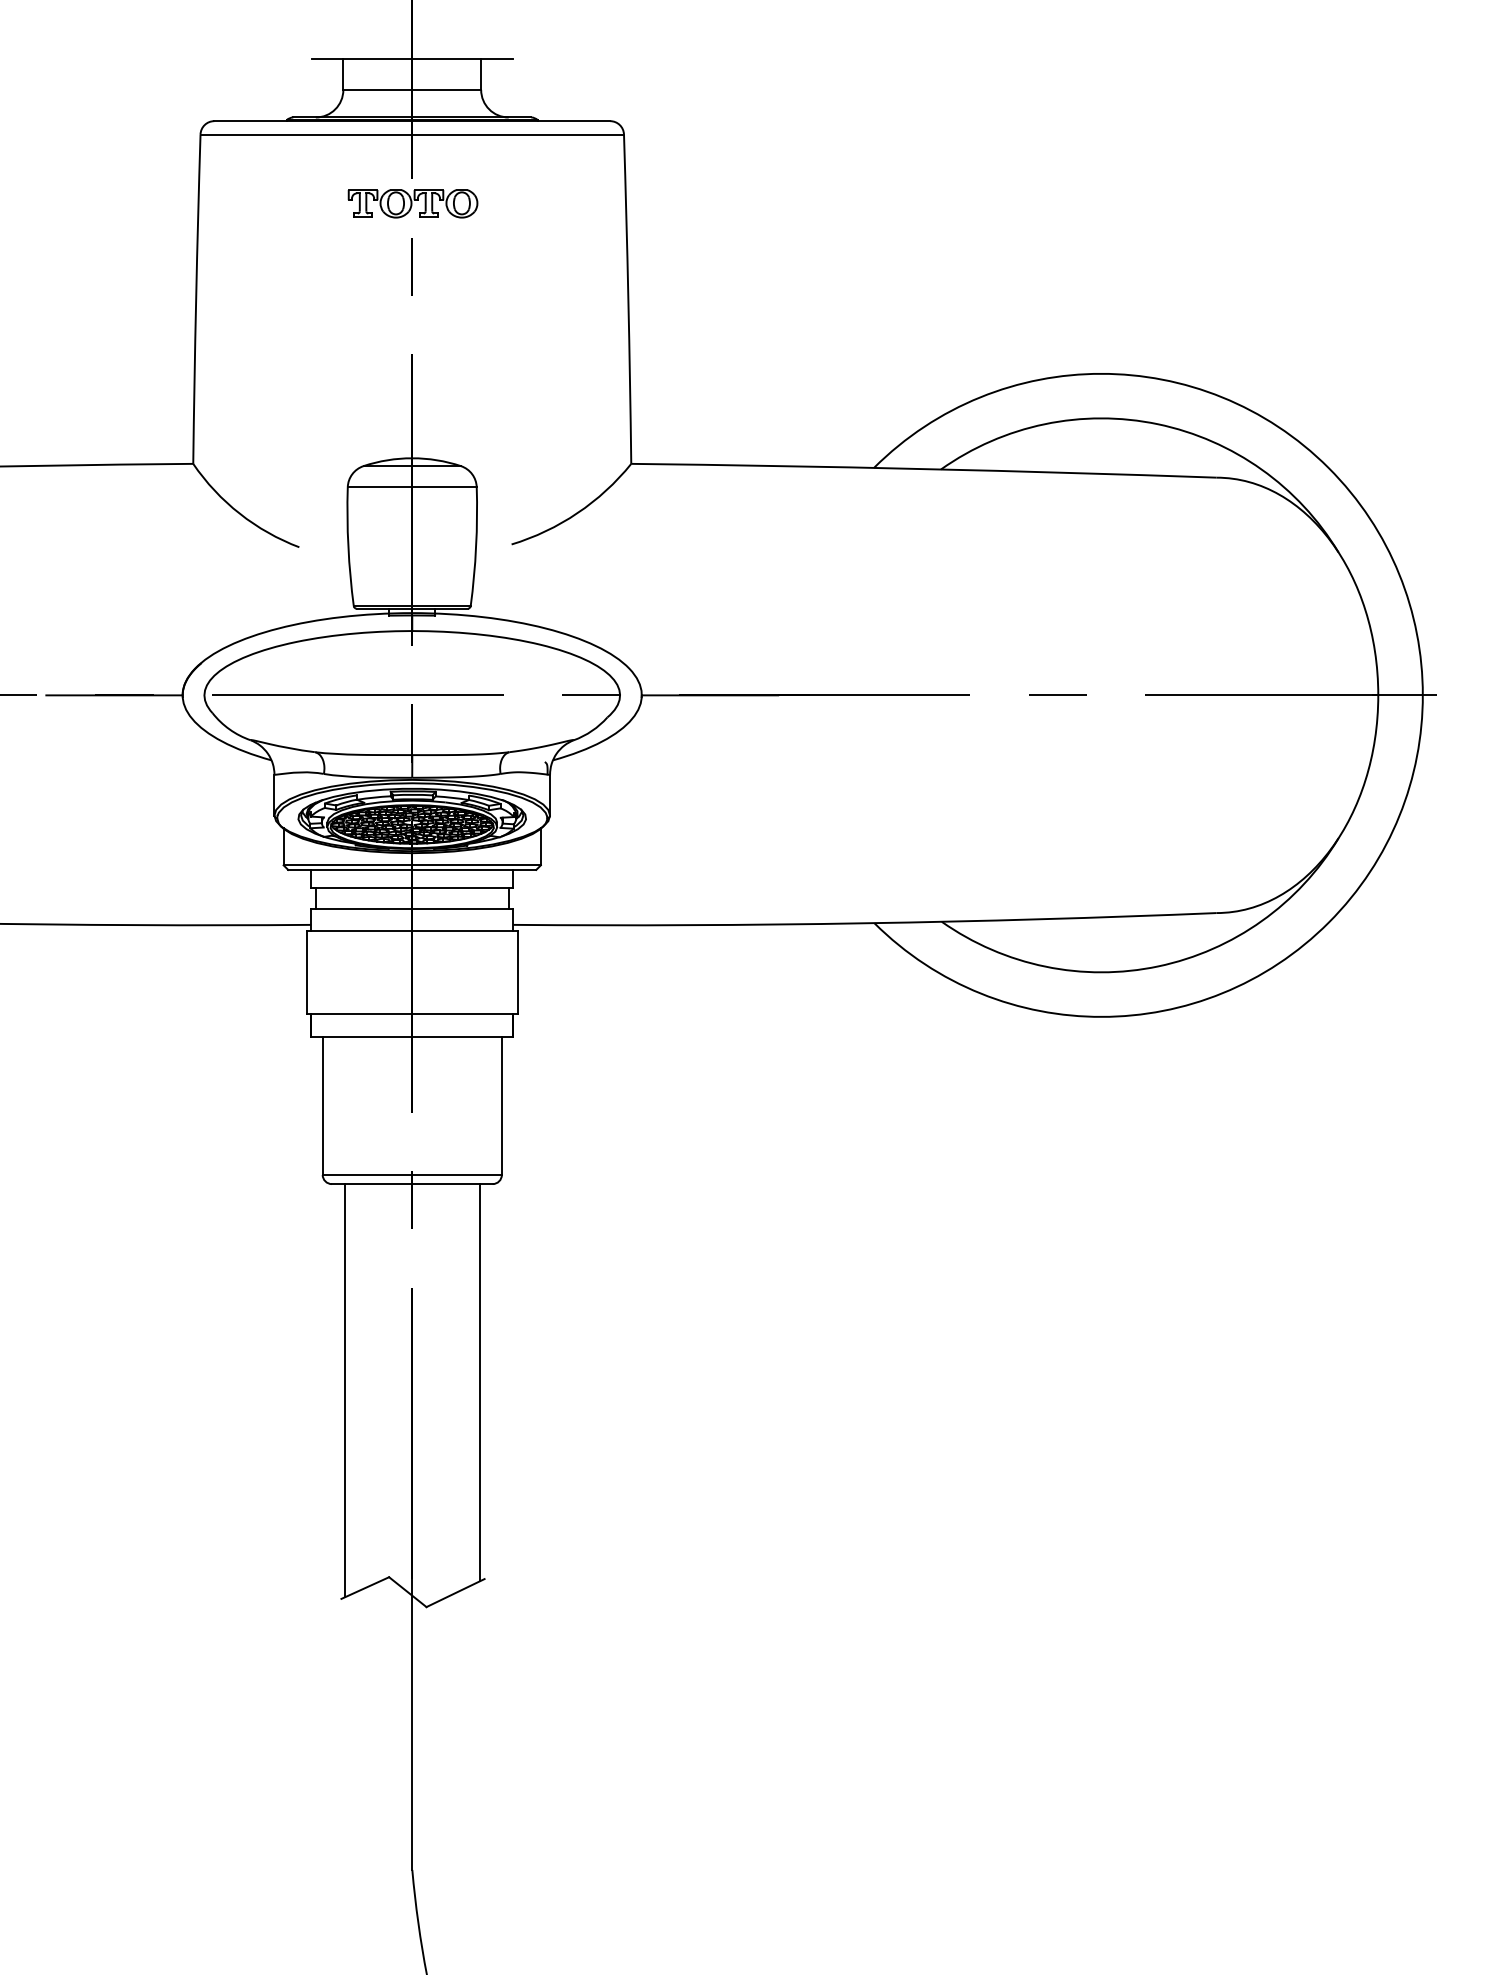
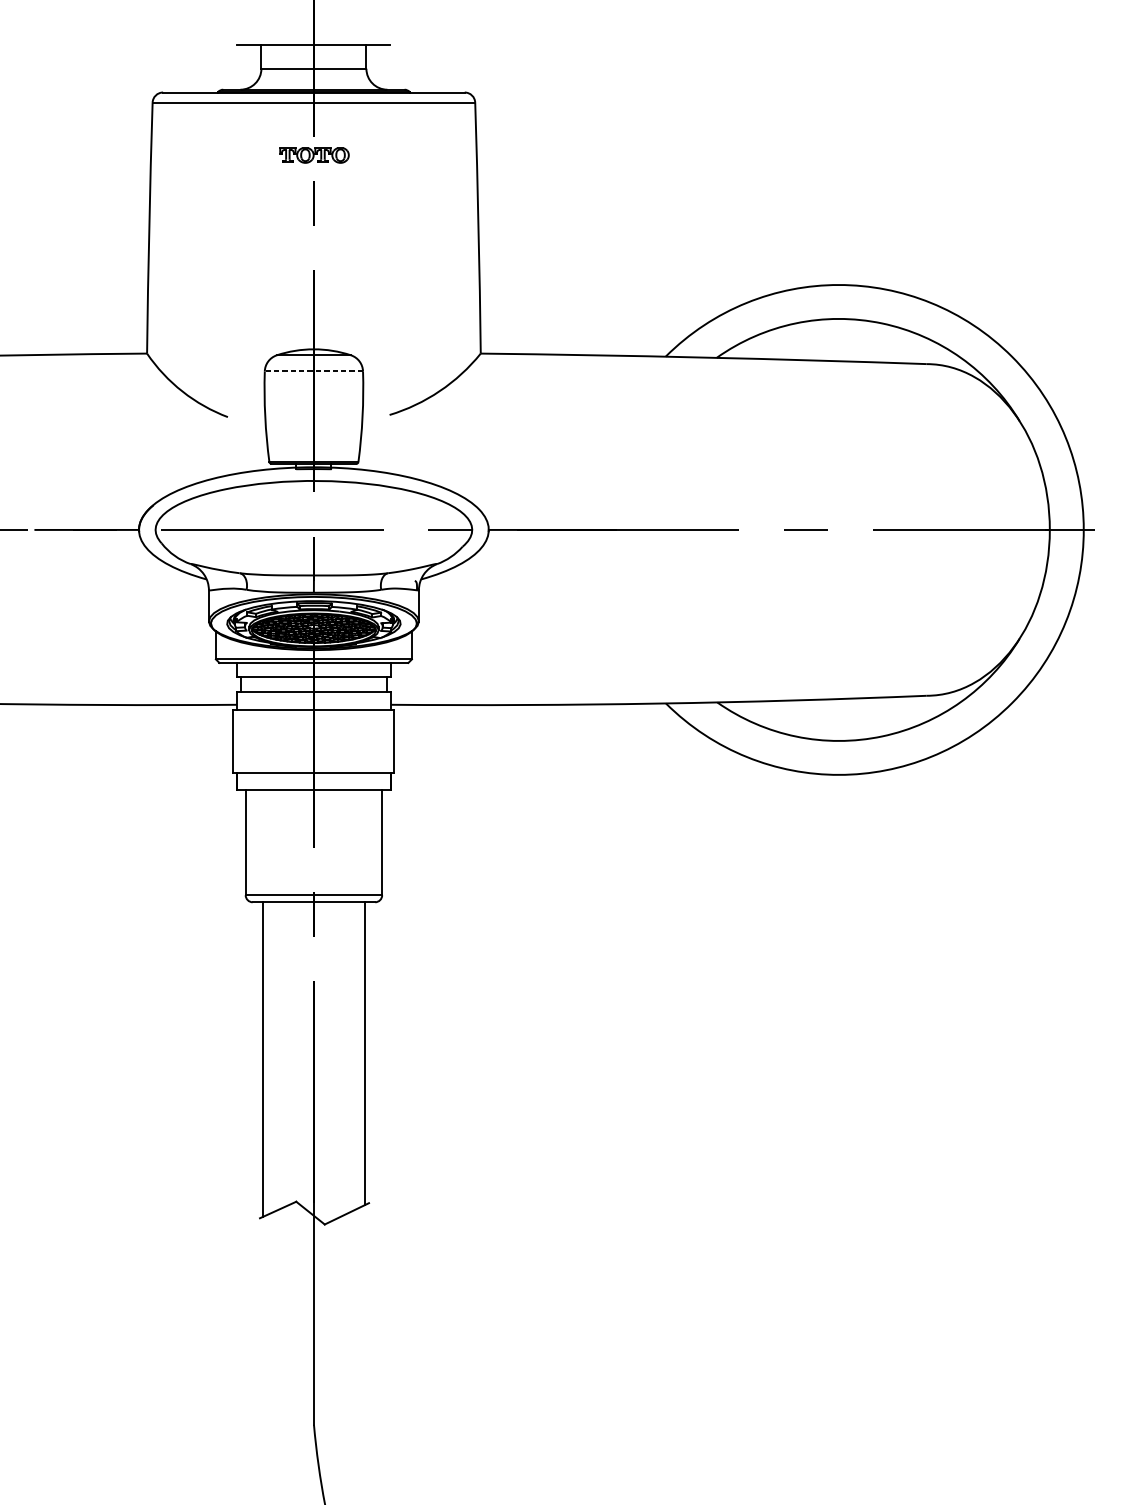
part: (412, 203) -> (314, 155), size x0.7
line: (411, 487) -> (313, 371), solid -> dashed

